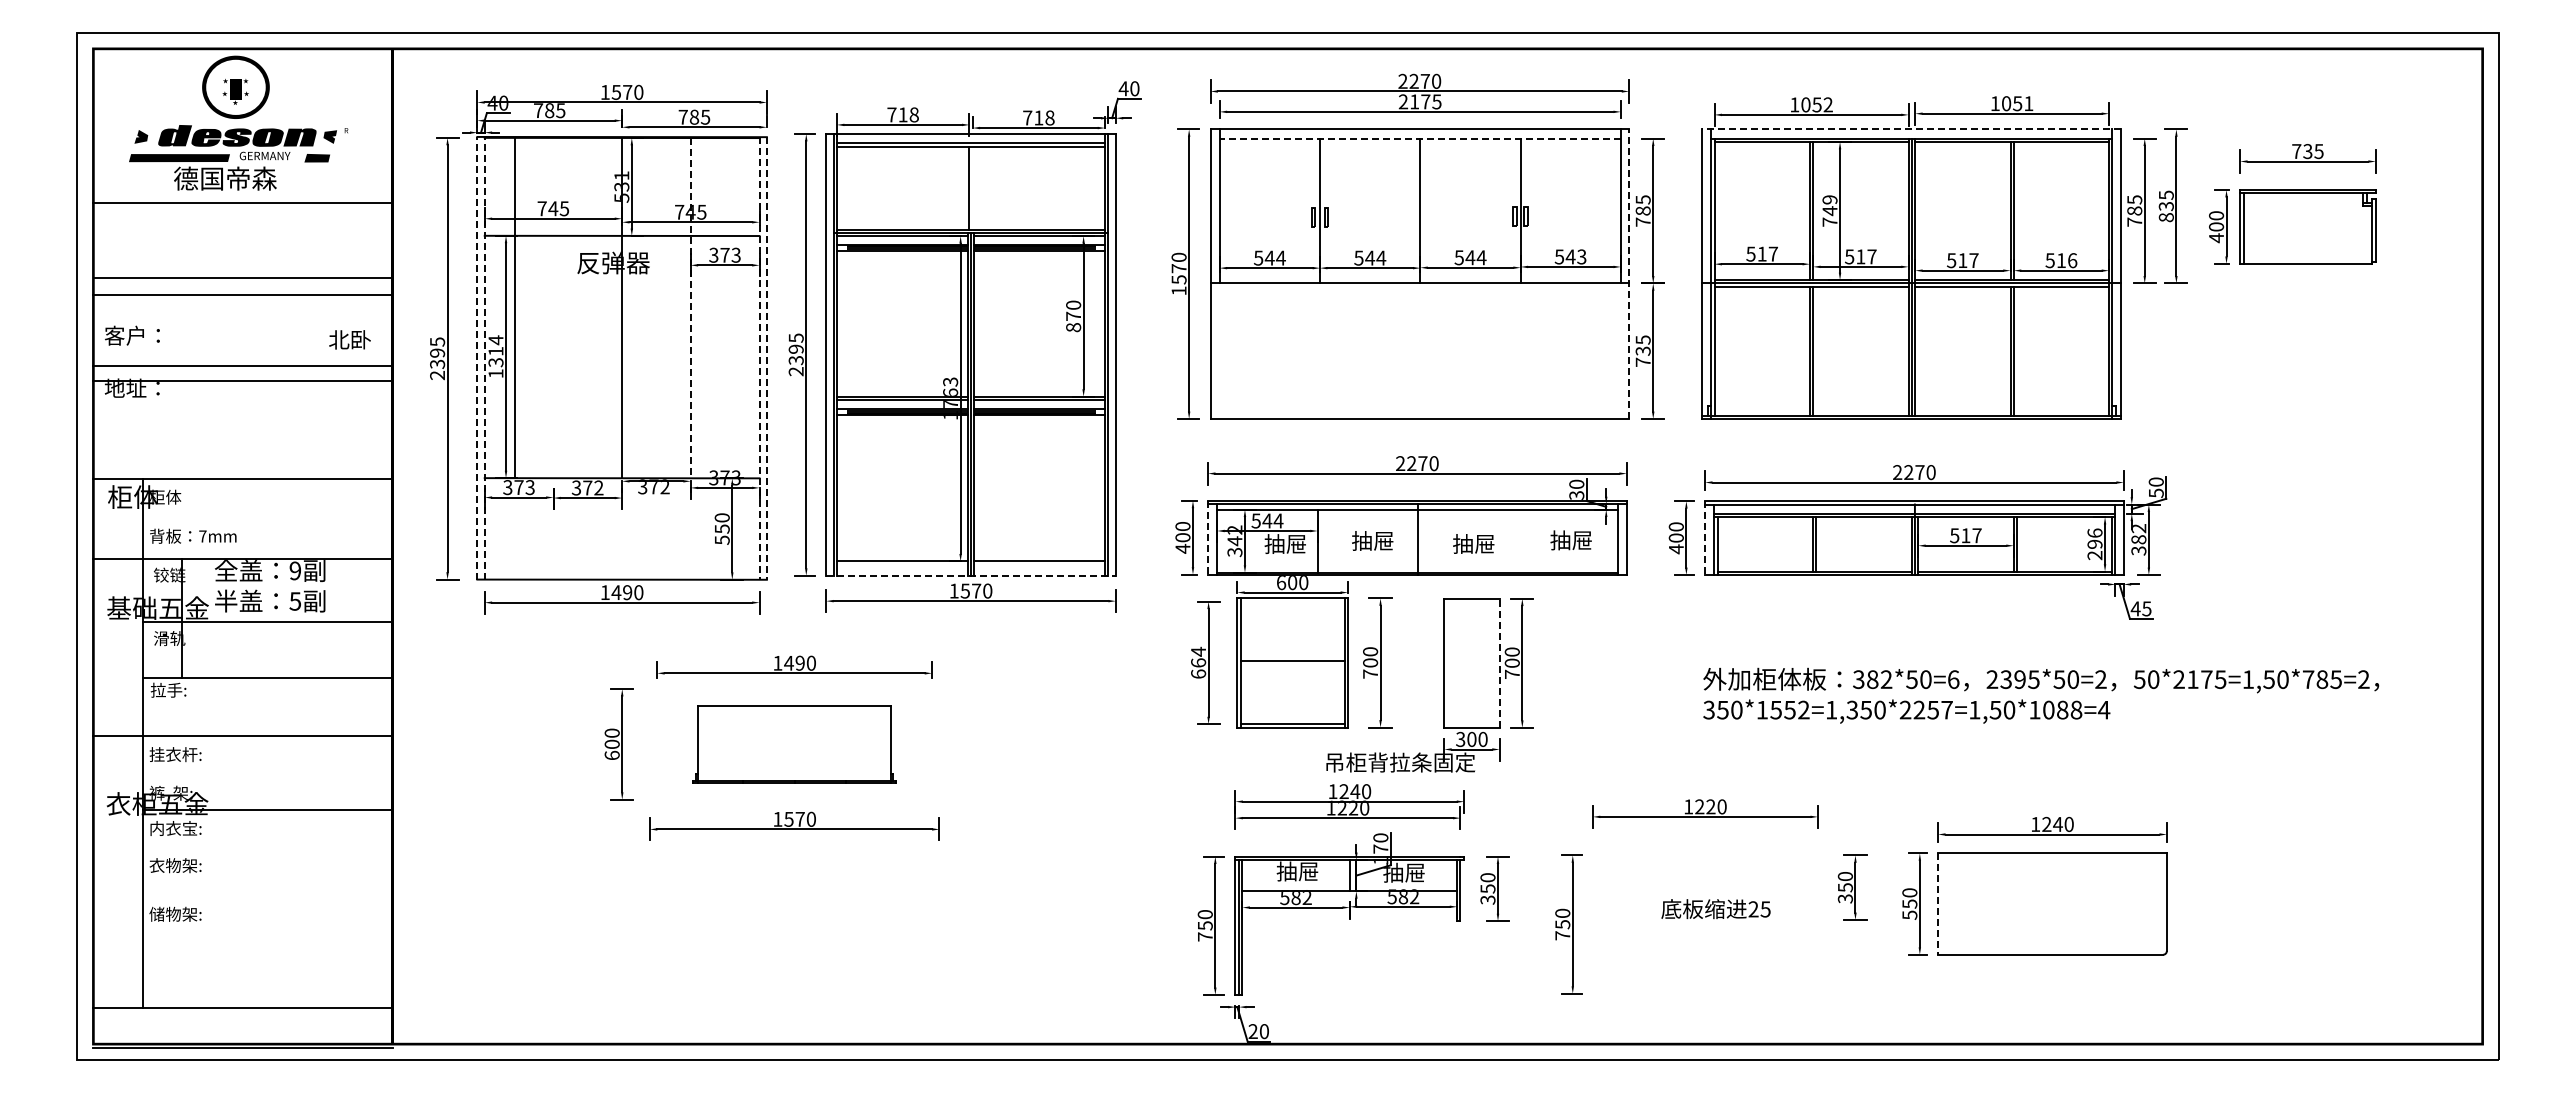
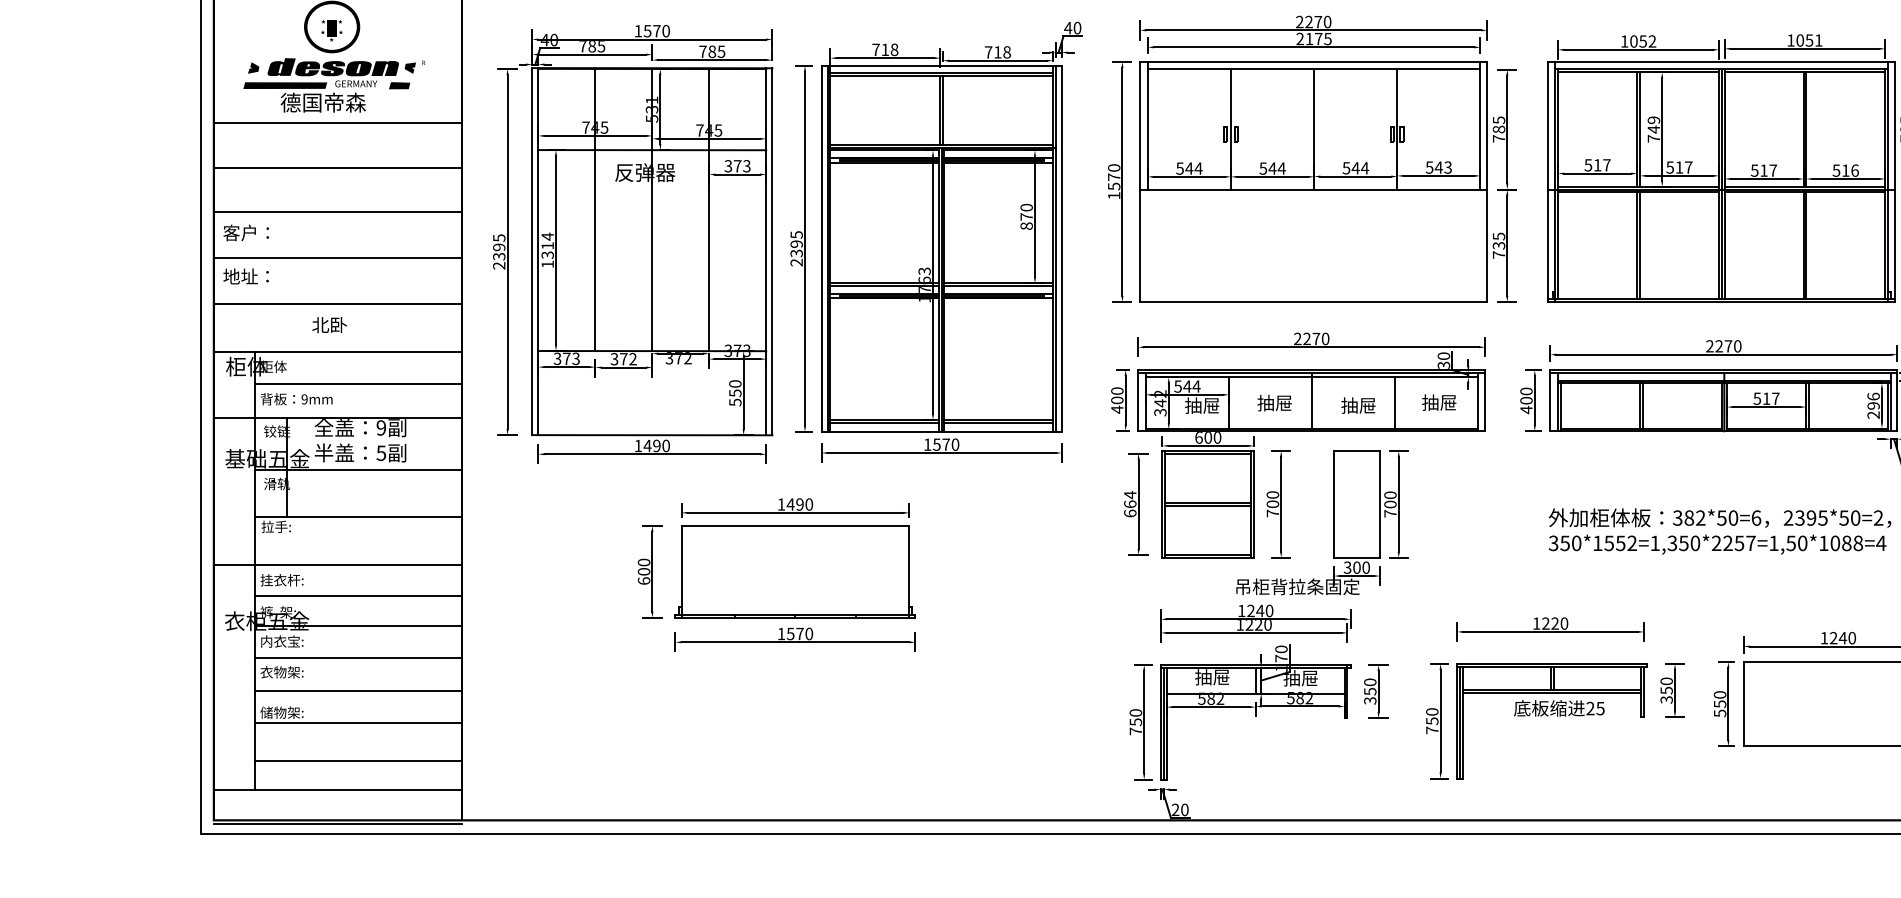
line: (1910, 129) -> (1720, 61), dashed -> solid
line: (1420, 138) -> (1314, 69), dashed -> solid
line: (972, 187) -> (942, 110), added
line: (1629, 274) -> (1487, 182), dashed -> solid
line: (243, 277) -> (338, 212), moved
line: (242, 295) -> (337, 168), moved
line: (514, 307) -> (595, 209), moved
line: (690, 308) -> (709, 210), dashed -> solid
text: (349, 339) -> (329, 324), moved
line: (477, 357) -> (532, 250), dashed -> solid
line: (484, 357) -> (538, 250), dashed -> solid
line: (759, 358) -> (766, 251), dashed -> solid
line: (766, 358) -> (772, 251), dashed -> solid
line: (242, 380) -> (337, 303), moved
line: (267, 517) -> (358, 383), added
text: (202, 536) -> (304, 399), 7mm -> 9mm
line: (1208, 537) -> (1138, 400), dashed -> solid
line: (1705, 538) -> (1550, 401), dashed -> solid
line: (1518, 540) -> (1395, 402), added
line: (901, 564) -> (883, 422), added
line: (1039, 564) -> (998, 422), added
line: (971, 575) -> (942, 431), dashed -> solid
line: (1292, 601) -> (1208, 453), added
line: (1499, 663) -> (1379, 504), dashed -> solid
line: (1292, 664) -> (1208, 505), added
part: (794, 744) -> (795, 571), size x1.43
line: (267, 773) -> (358, 595), added
line: (267, 848) -> (358, 658), added
line: (267, 887) -> (358, 690), added
part: (1707, 890) -> (1552, 692), added
line: (1938, 904) -> (1743, 704), dashed -> solid
line: (267, 926) -> (358, 722), added
line: (267, 972) -> (358, 760), added

